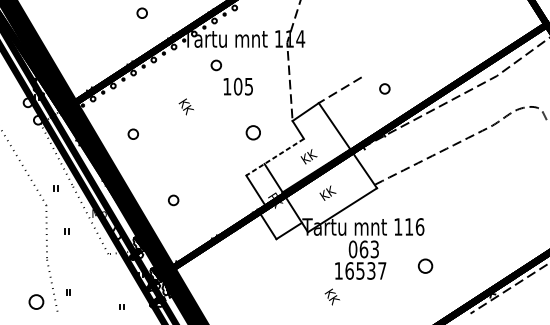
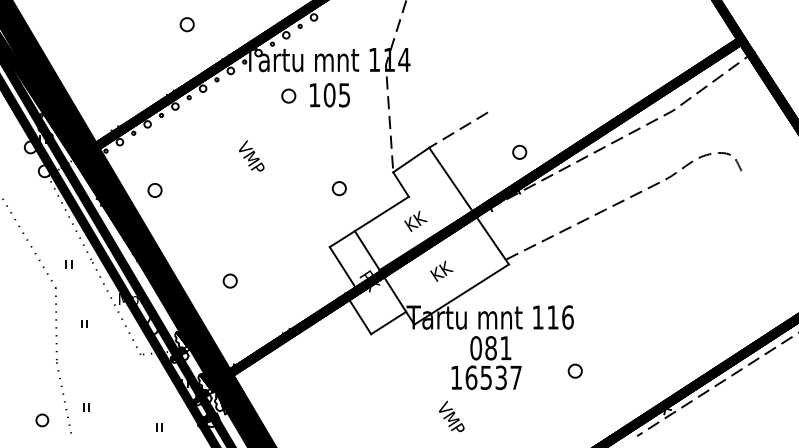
text: (238, 86) -> (329, 95), moved
circle: (384, 88) -> (519, 151), moved
text: (188, 108) -> (250, 155), KK -> VMP
circle: (252, 132) -> (338, 188), size x0.71
circle: (132, 134) -> (154, 190), moved
line: (275, 156) -> (369, 221), dashed -> solid
text: (369, 249) -> (498, 348), 063 -> 081
circle: (424, 265) -> (574, 370), size x0.71
text: (334, 299) -> (450, 416), KK -> VMP
circle: (36, 302) -> (42, 420), size x0.62

